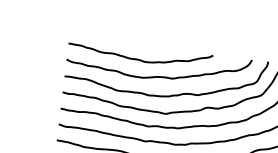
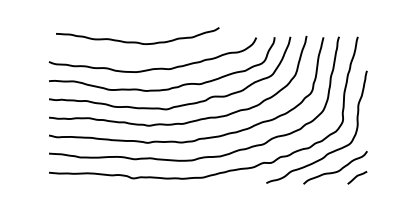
curve: (139, 58) -> (137, 41), moved

